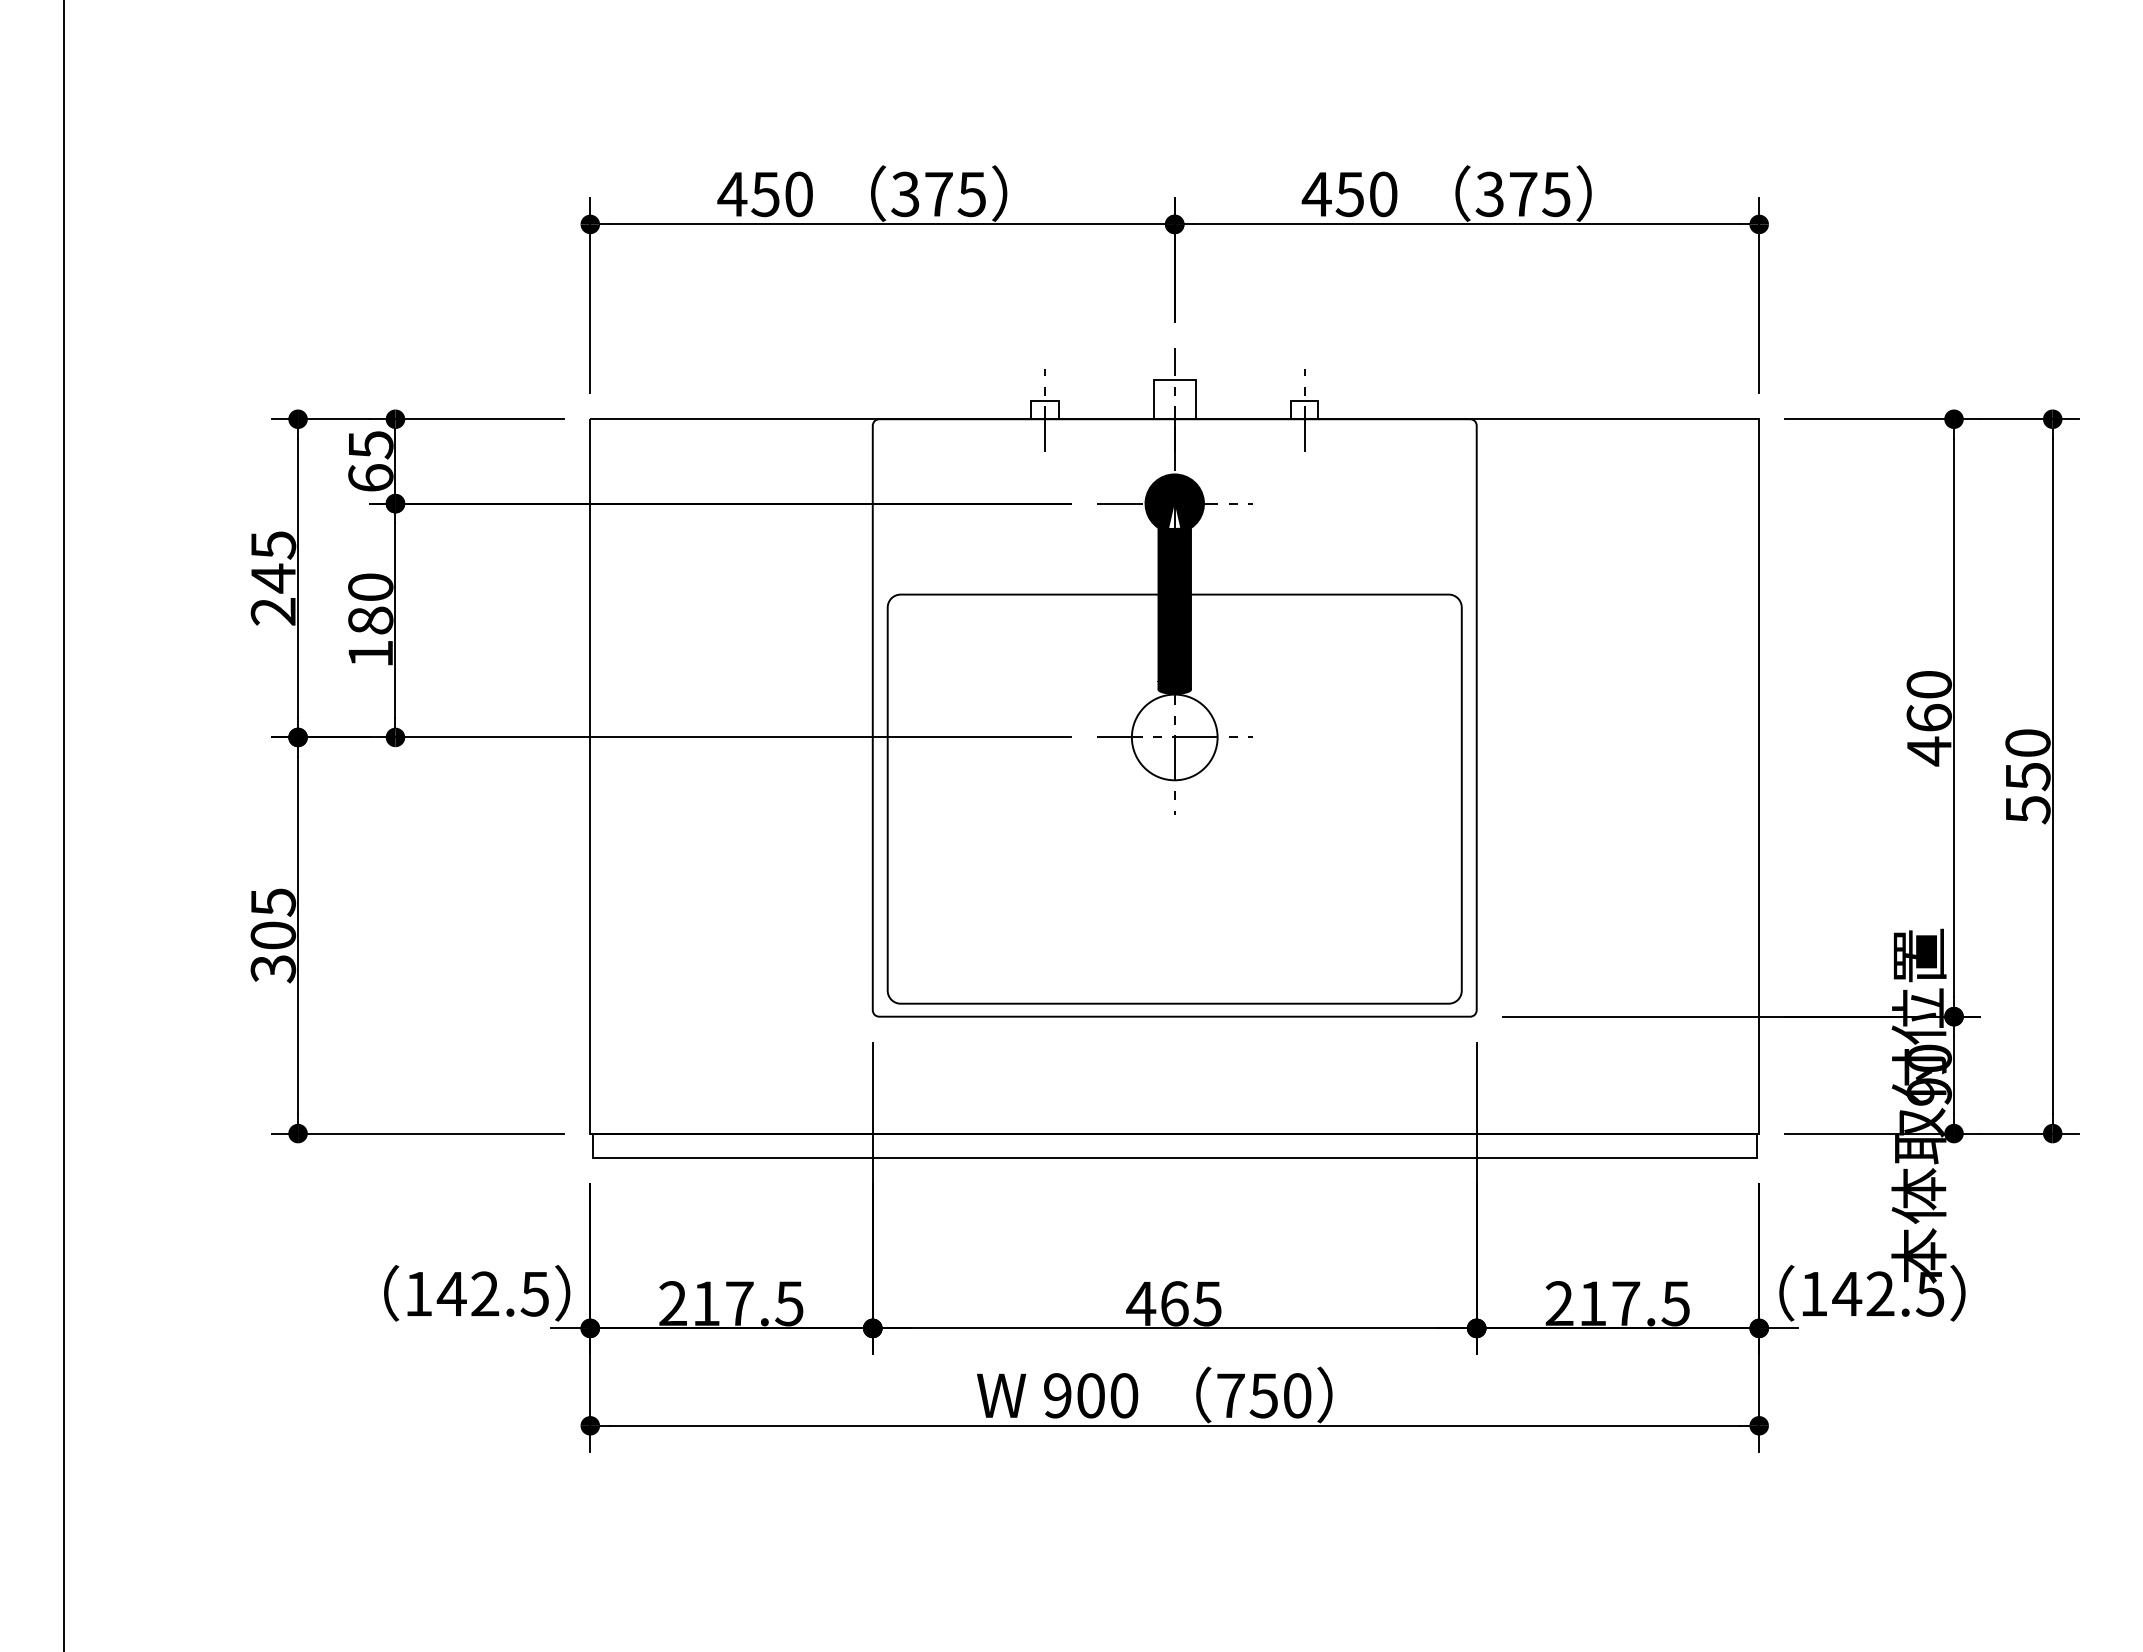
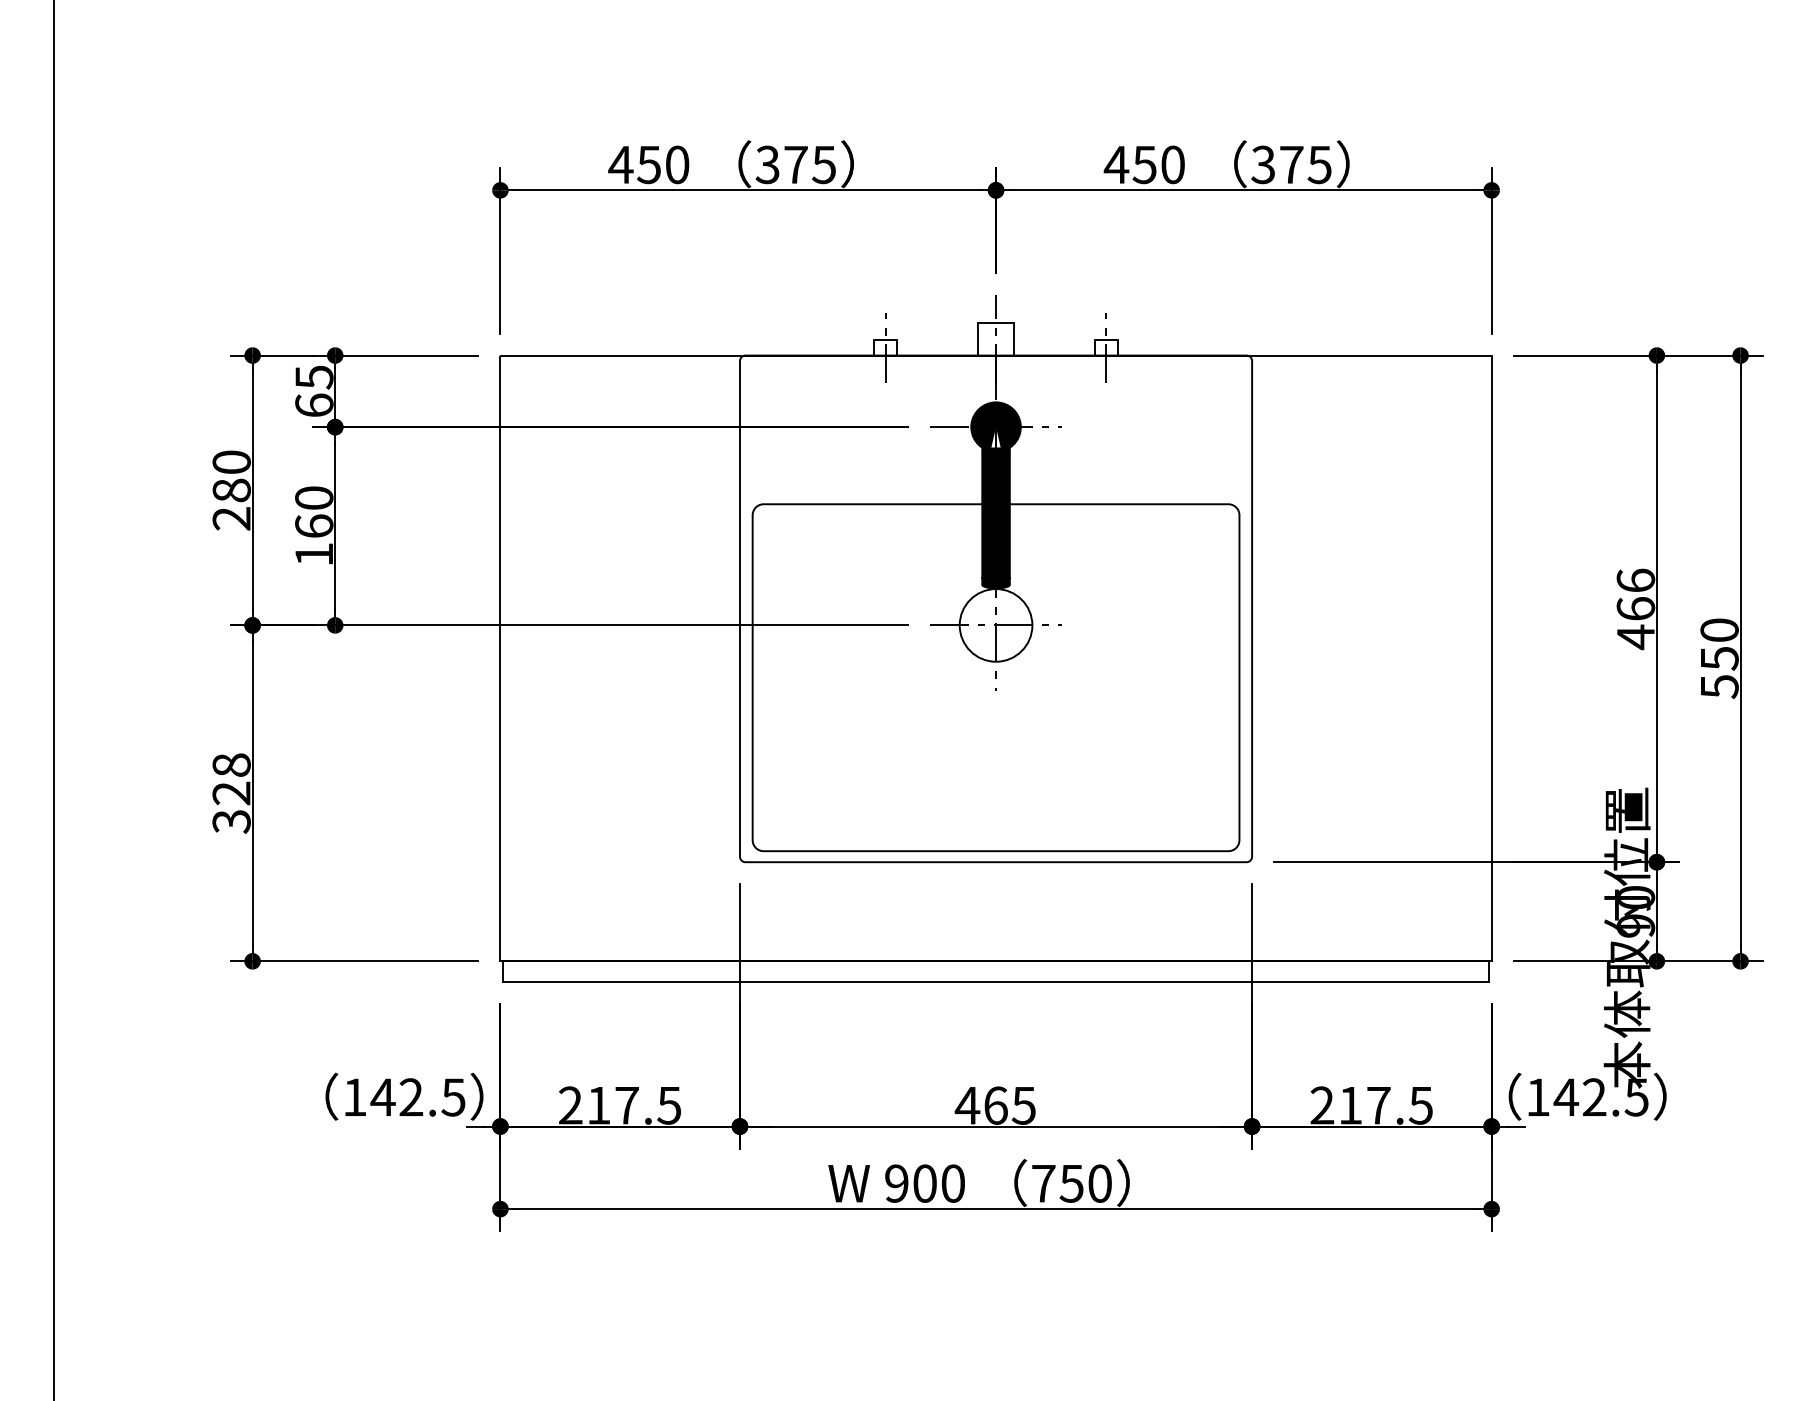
text: (273, 562) -> (231, 477), 245 -> 280
text: (370, 620) -> (314, 526), 180 -> 160
text: (1928, 684) -> (1635, 580), 460 -> 466
text: (273, 918) -> (231, 778), 305 -> 328

